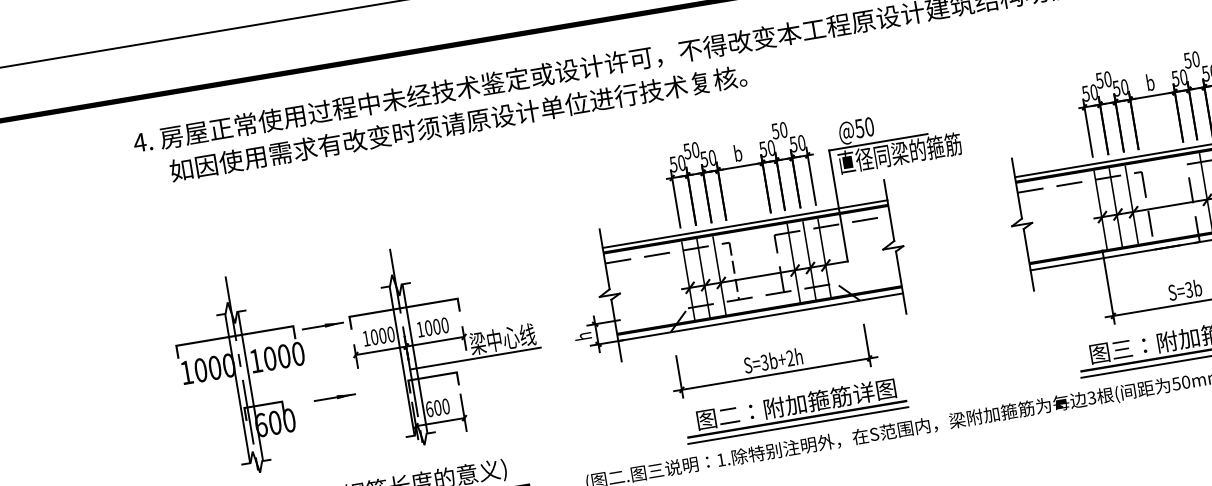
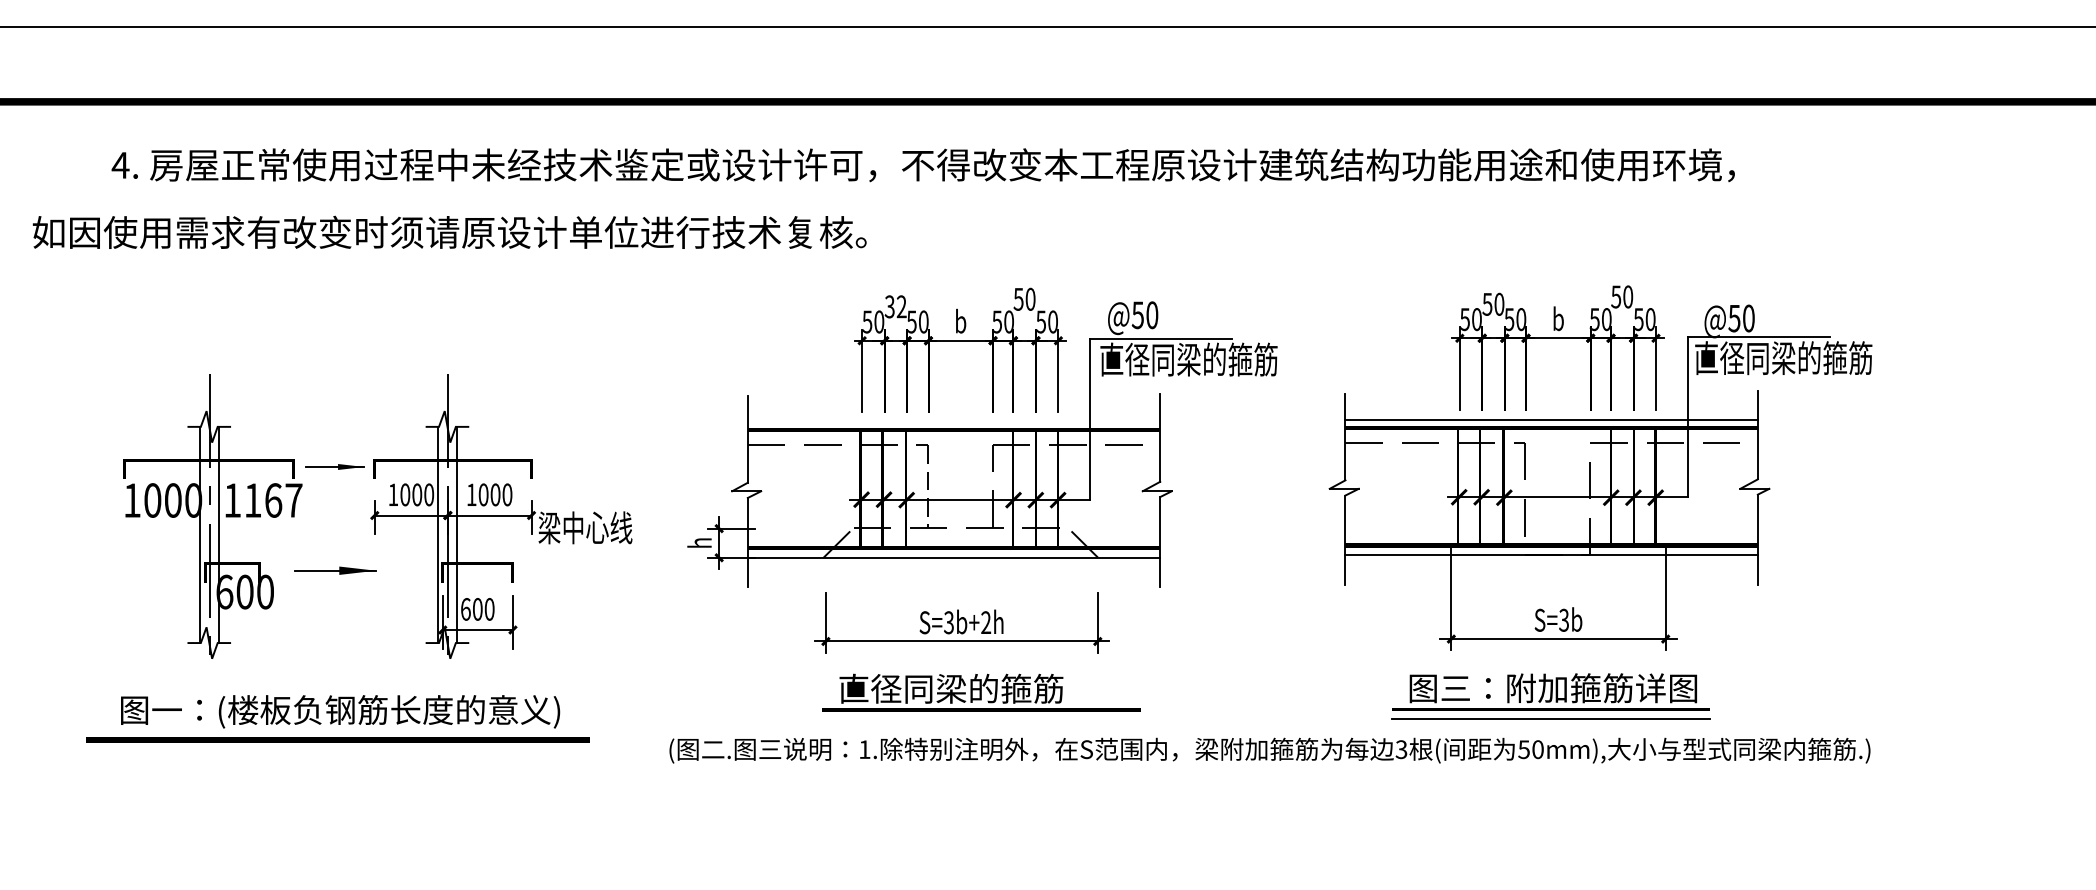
text: (458, 122) -> (449, 231), moved
text: (691, 150) -> (895, 306), 50 -> 32
line: (744, 223) -> (953, 422), removed
text: (284, 356) -> (273, 500), 1000 -> 1167
line: (475, 358) -> (542, 548), removed
part: (334, 397) -> (334, 570), size x1.4
text: (796, 404) -> (983, 688), 图二：附加箍筋详图 -> 直径同梁的箍筋
line: (798, 425) -> (981, 719), removed

